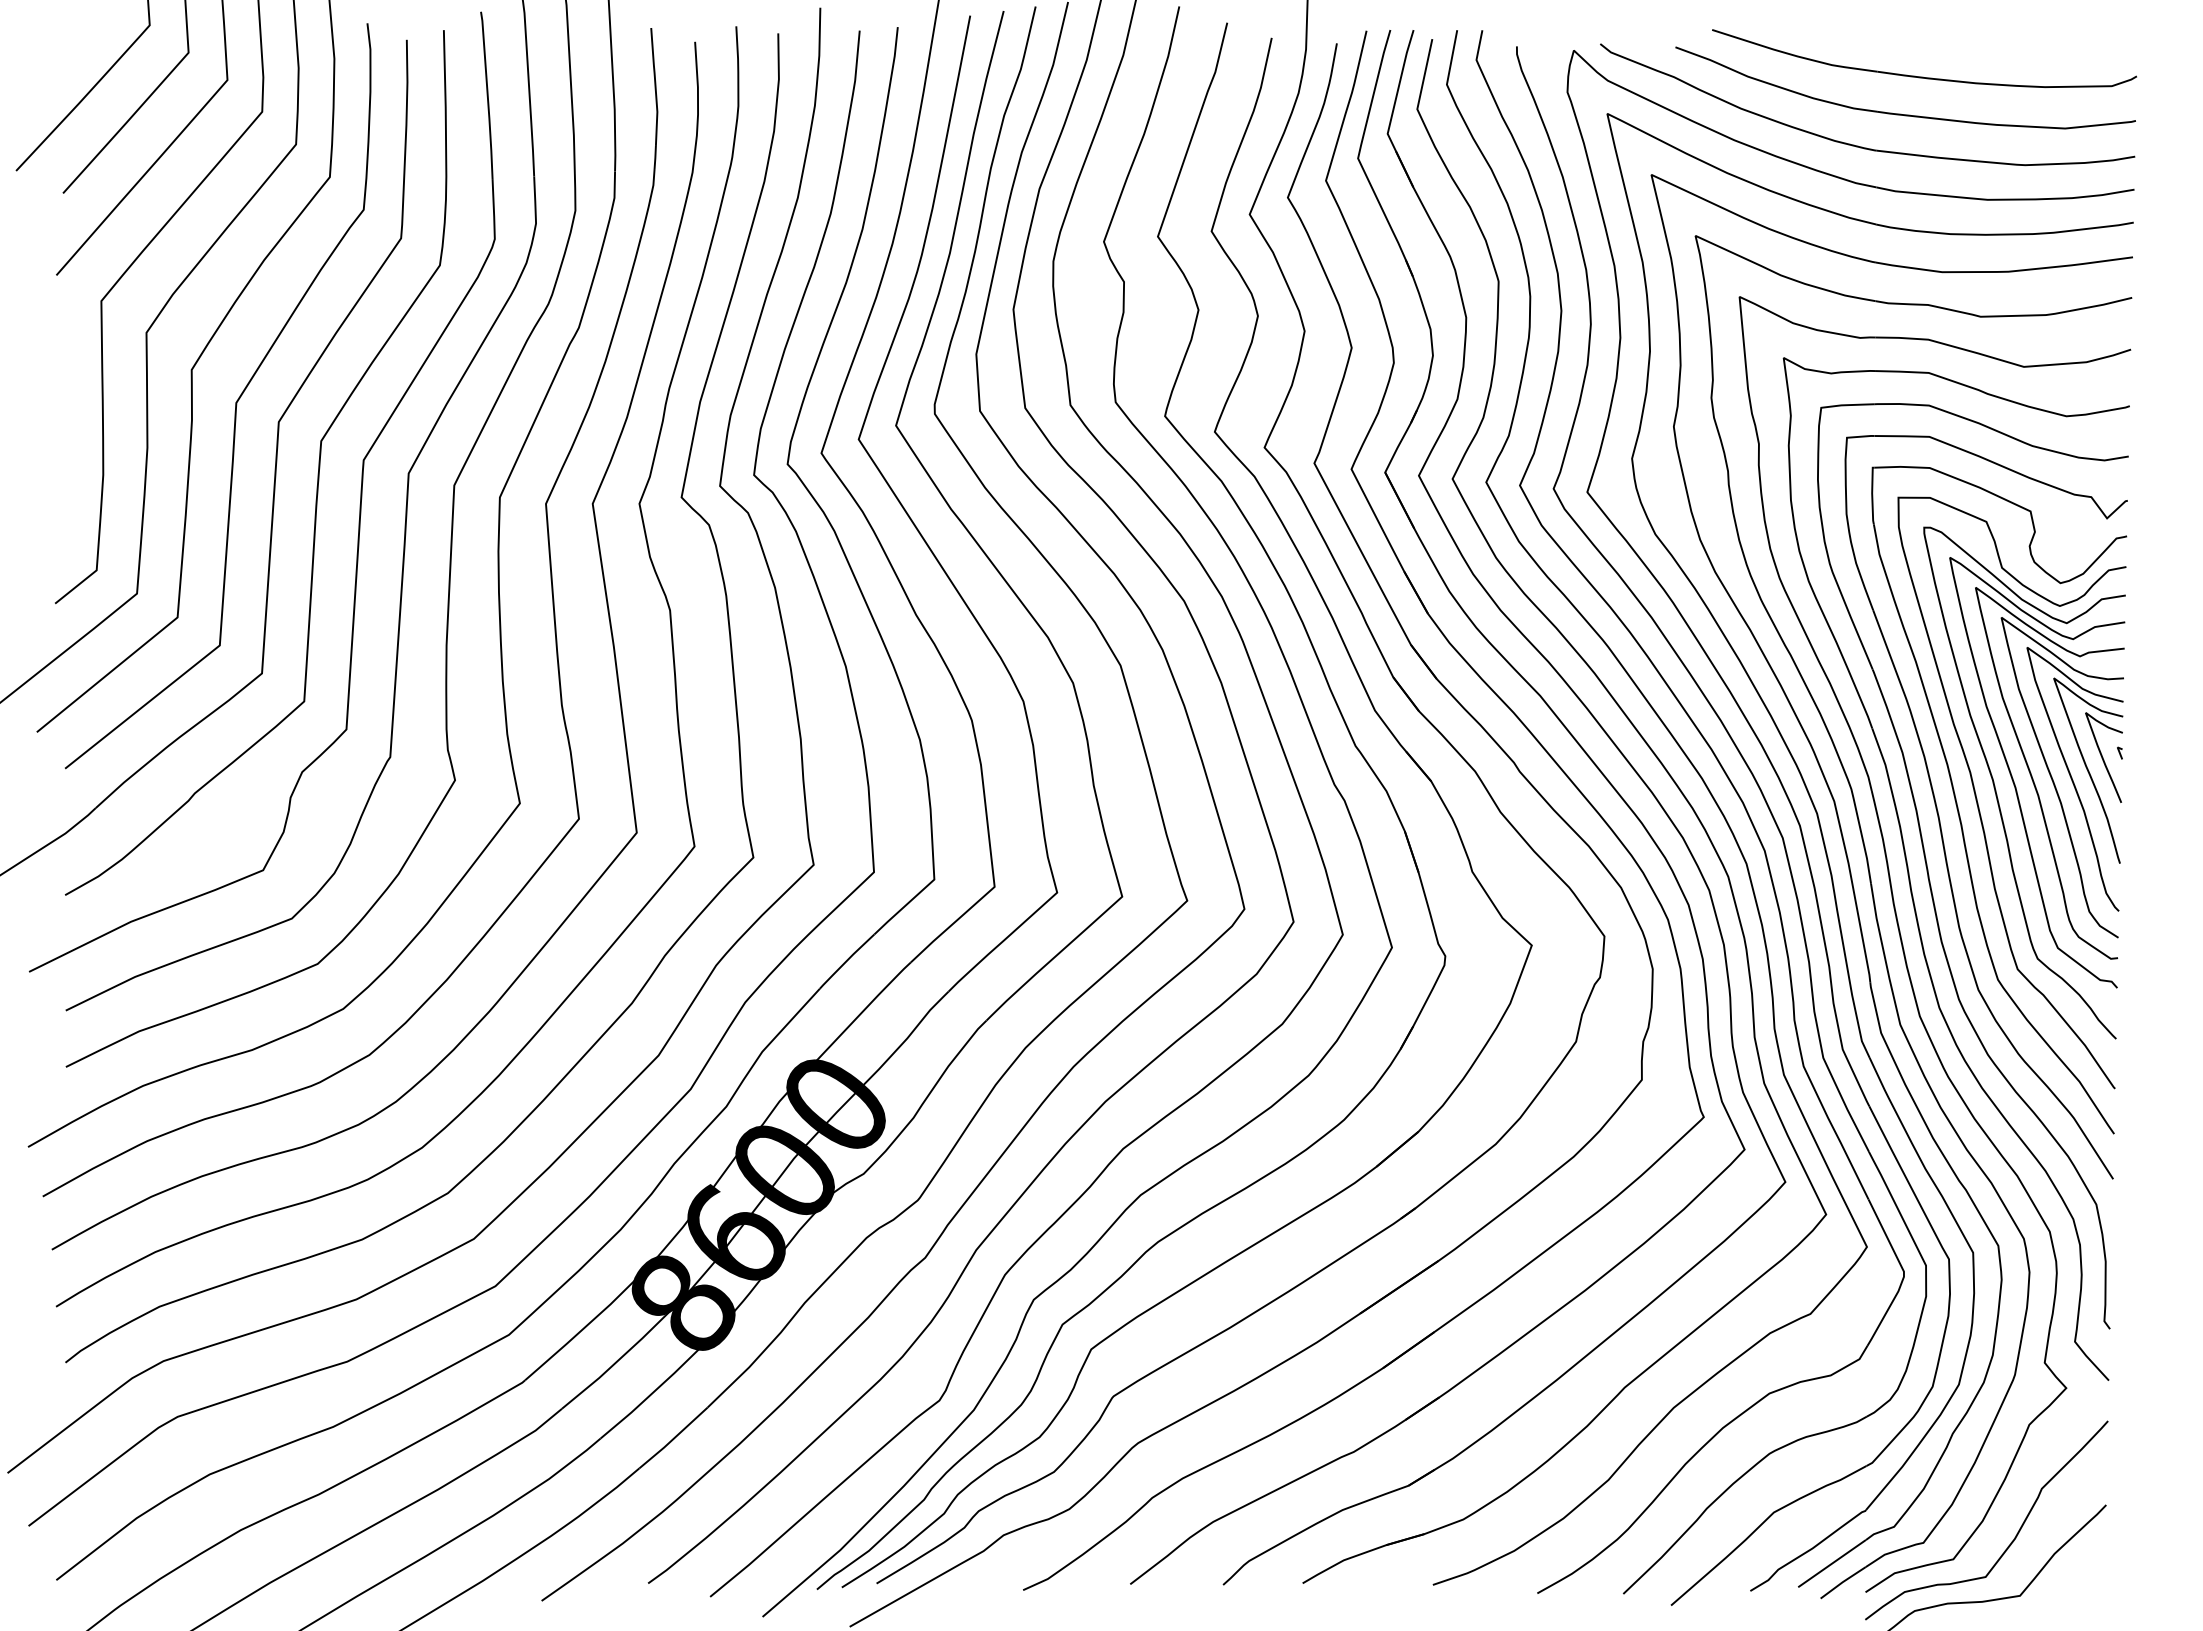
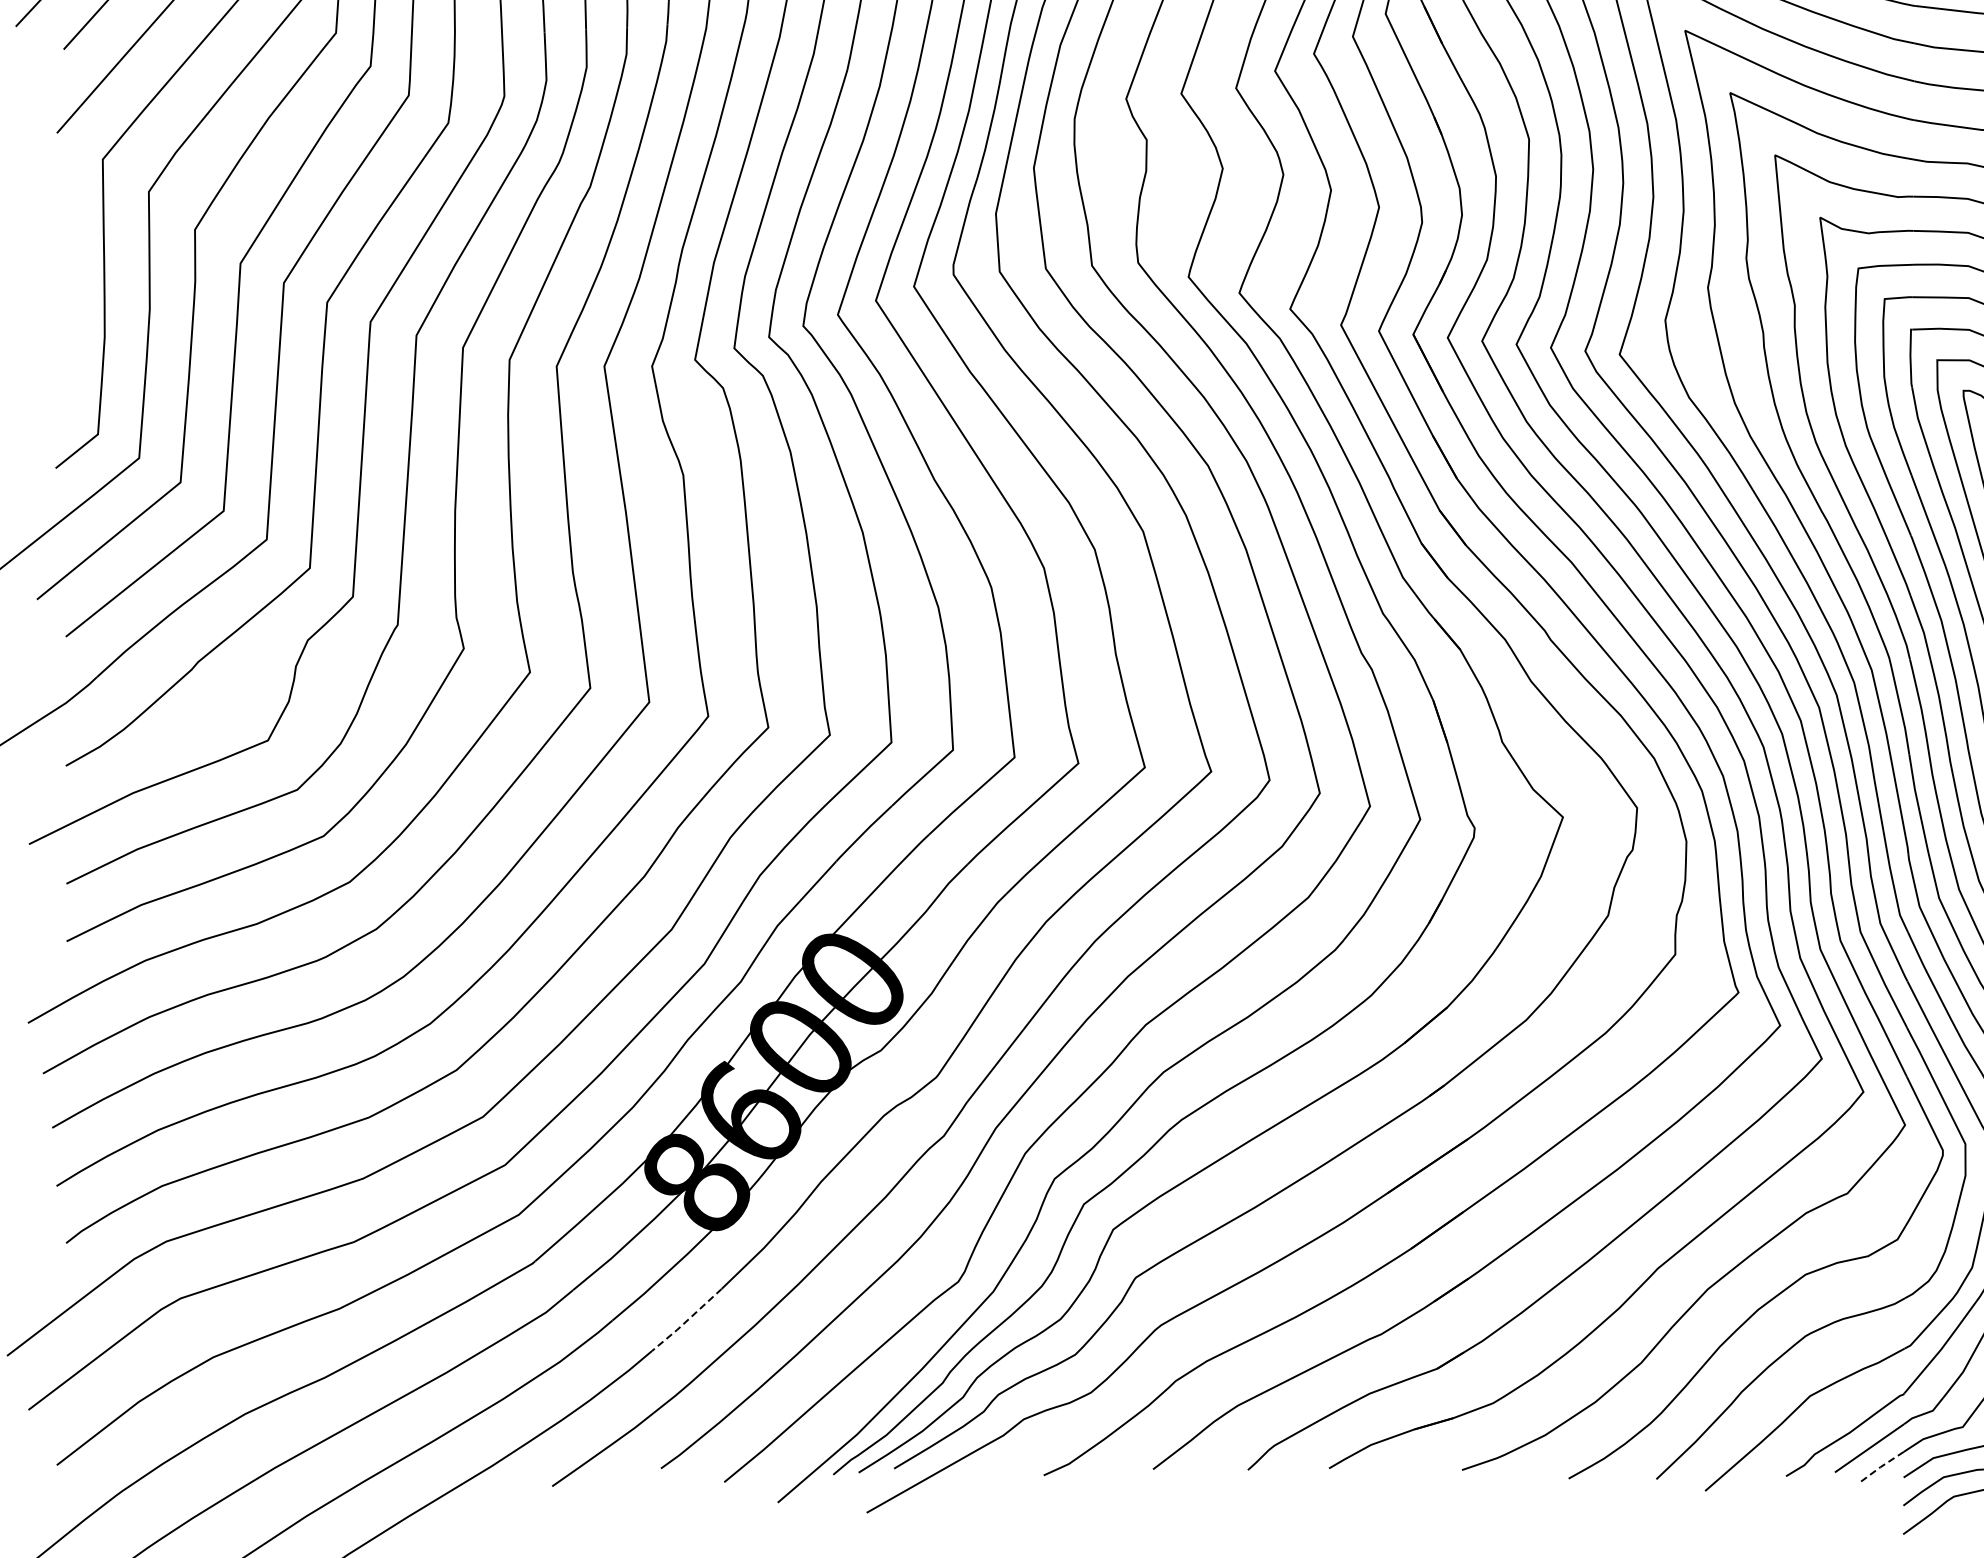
line: (673, 1438) -> (686, 1320), solid -> dashed
line: (1842, 1582) -> (1880, 1467), solid -> dashed

